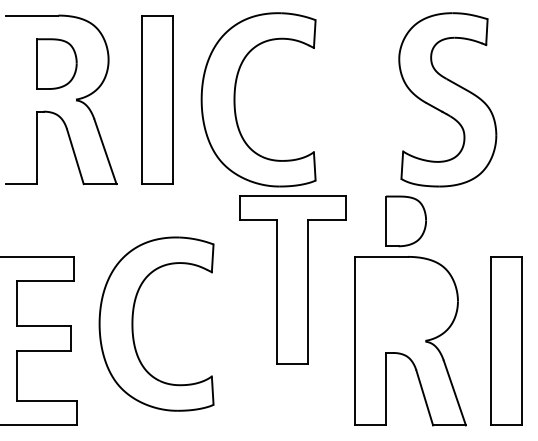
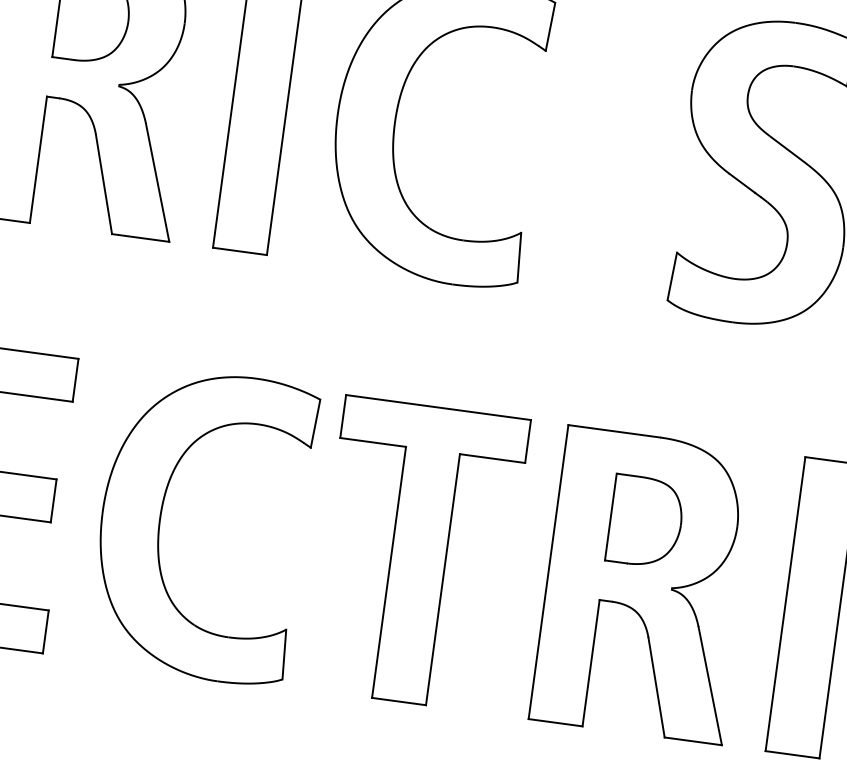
part: (405, 221) -> (644, 521), moved
part: (292, 279) -> (418, 553), moved
part: (133, 323) -> (161, 518), moved

